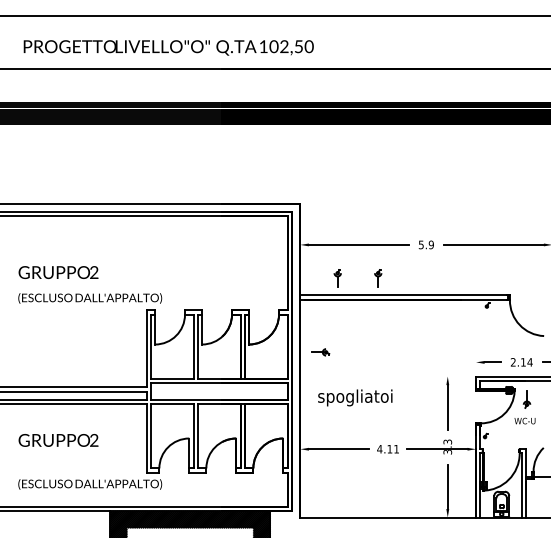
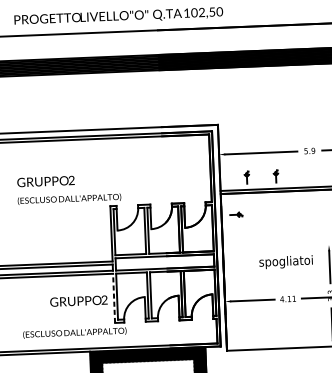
part: (320, 352) -> (236, 214), moved
text: (355, 397) -> (286, 261), moved
line: (146, 438) -> (114, 298), solid -> dashed
text: (58, 440) -> (78, 301), moved

